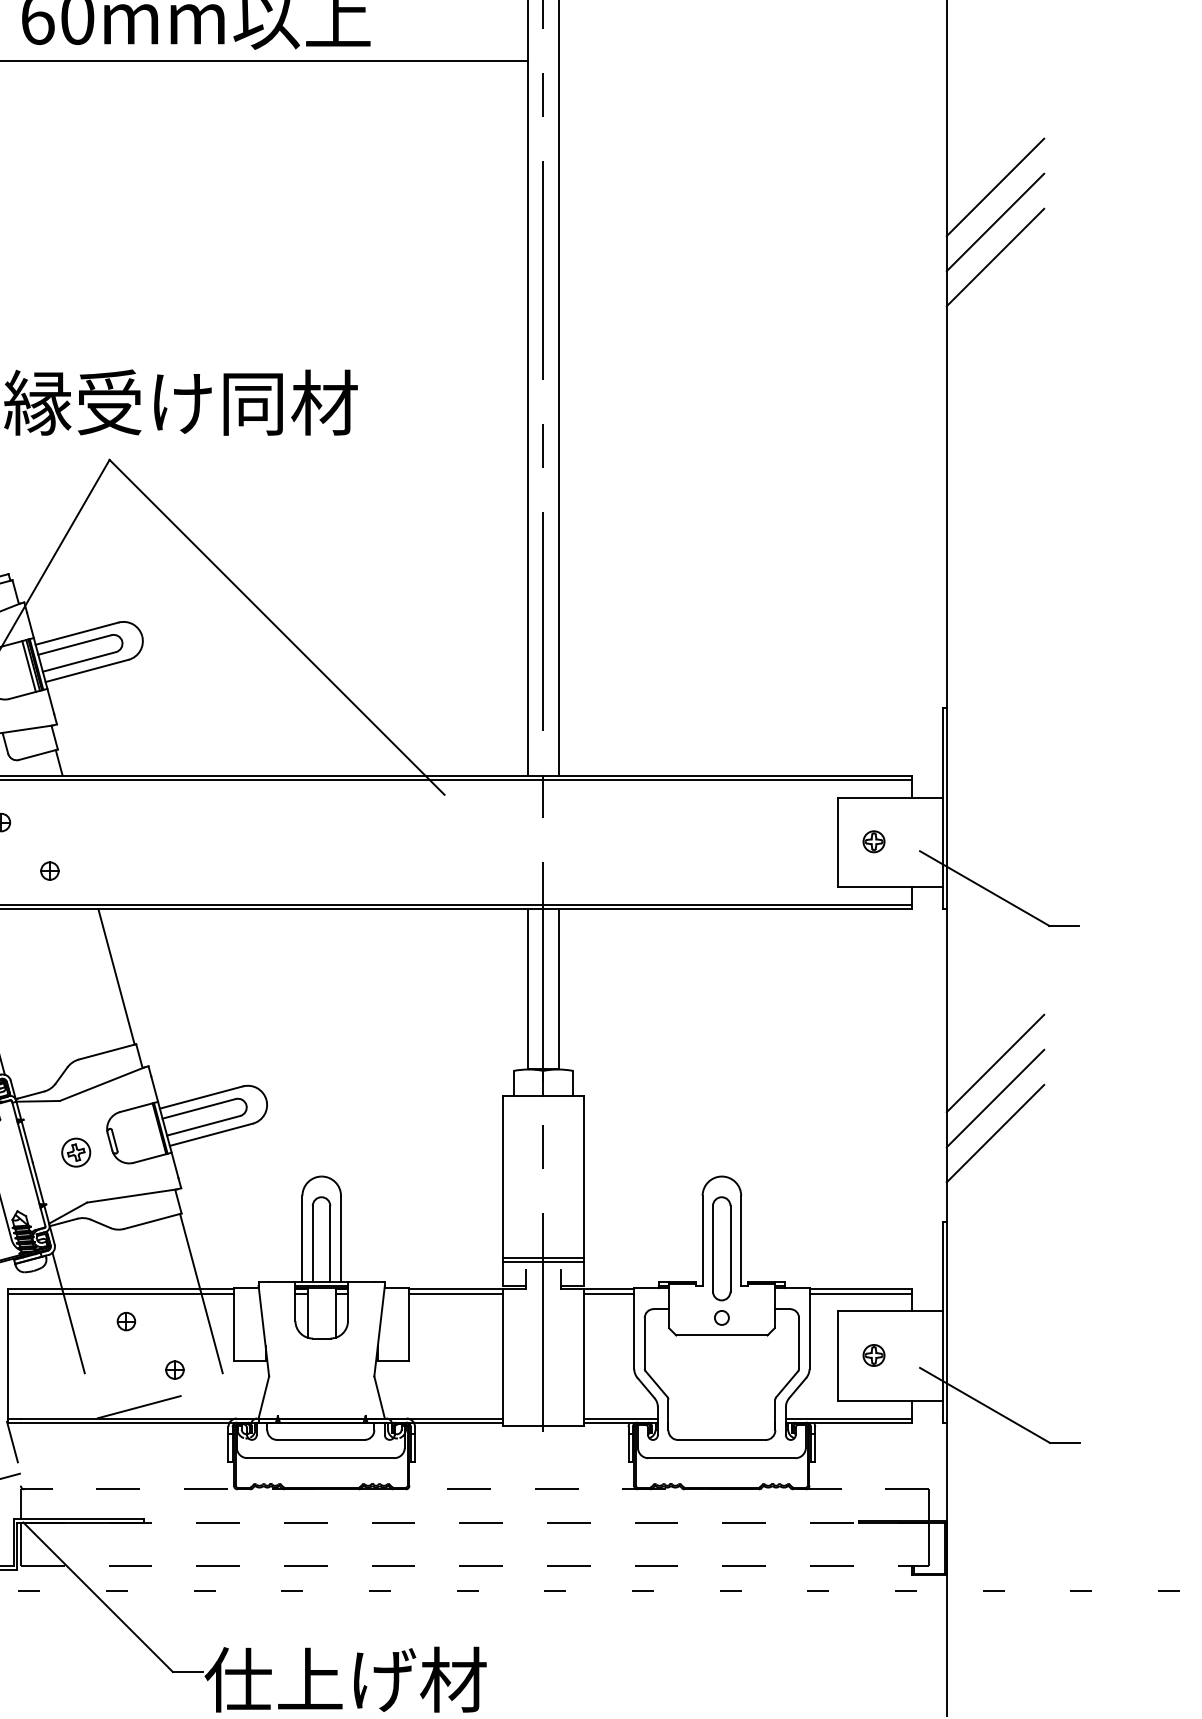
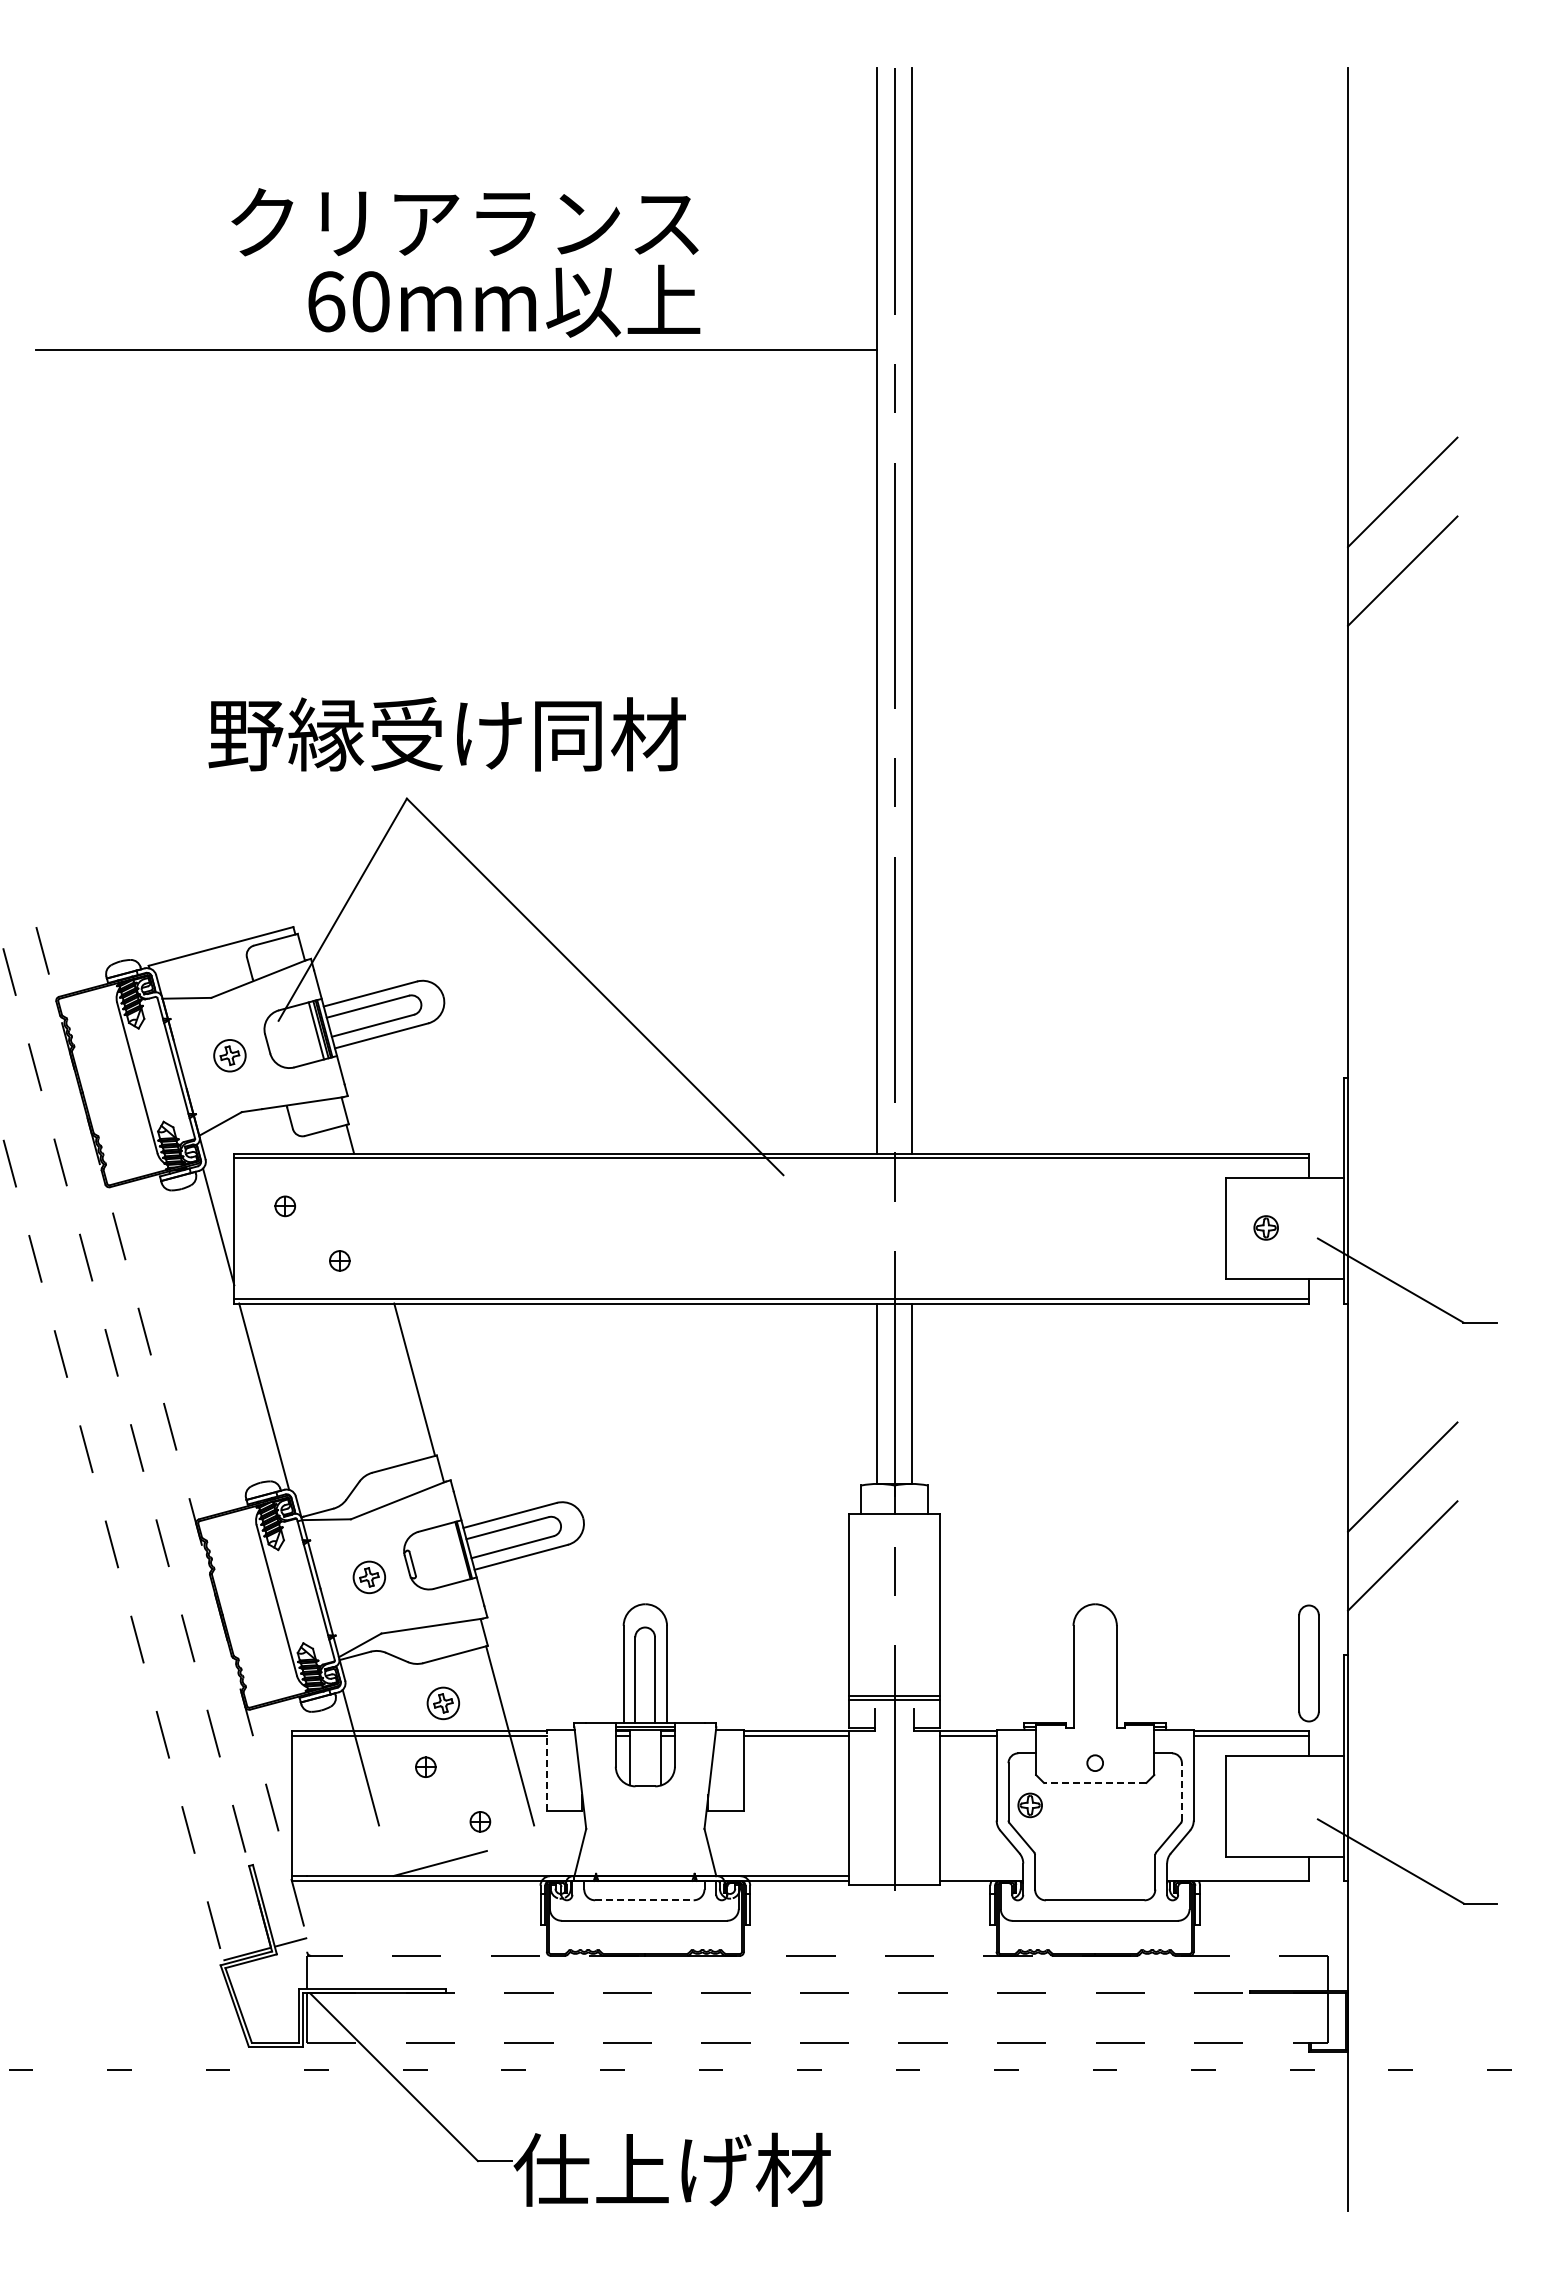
line: (995, 222) -> (1402, 531), removed
line: (995, 1098) -> (1402, 1516), removed
part: (721, 1248) -> (1308, 1663), moved
part: (141, 1264) -> (442, 1703), added
line: (233, 1324) -> (546, 1770), solid -> dashed
line: (721, 1335) -> (1094, 1782), solid -> dashed
line: (798, 1343) -> (1181, 1791), solid -> dashed
part: (873, 1355) -> (1029, 1805), moved
line: (620, 1418) -> (981, 1876), removed
line: (848, 1418) -> (1237, 1876), removed
line: (320, 1440) -> (644, 1900), solid -> dashed

